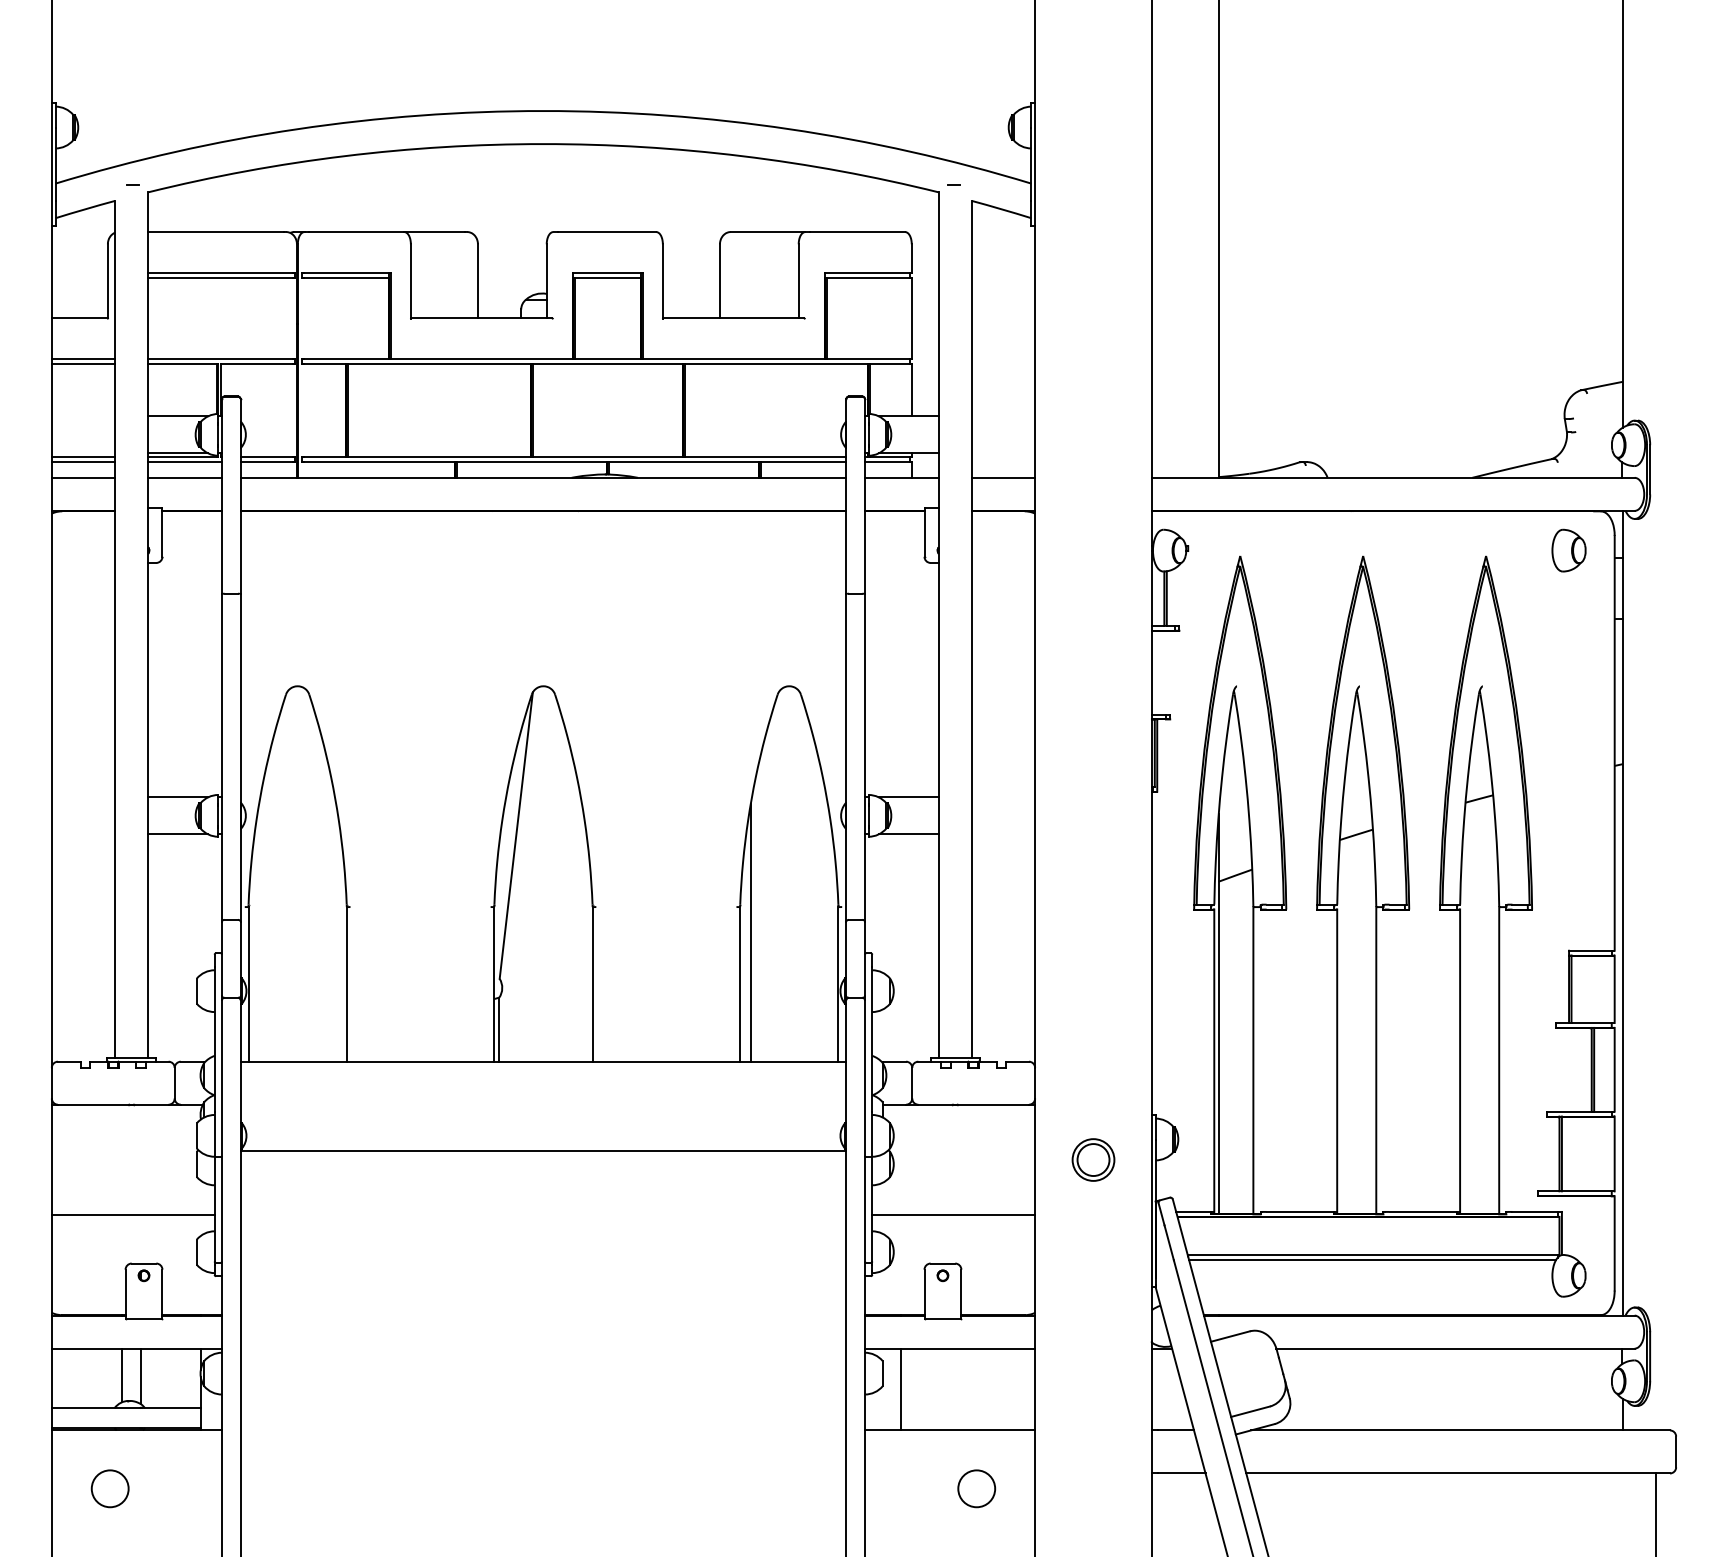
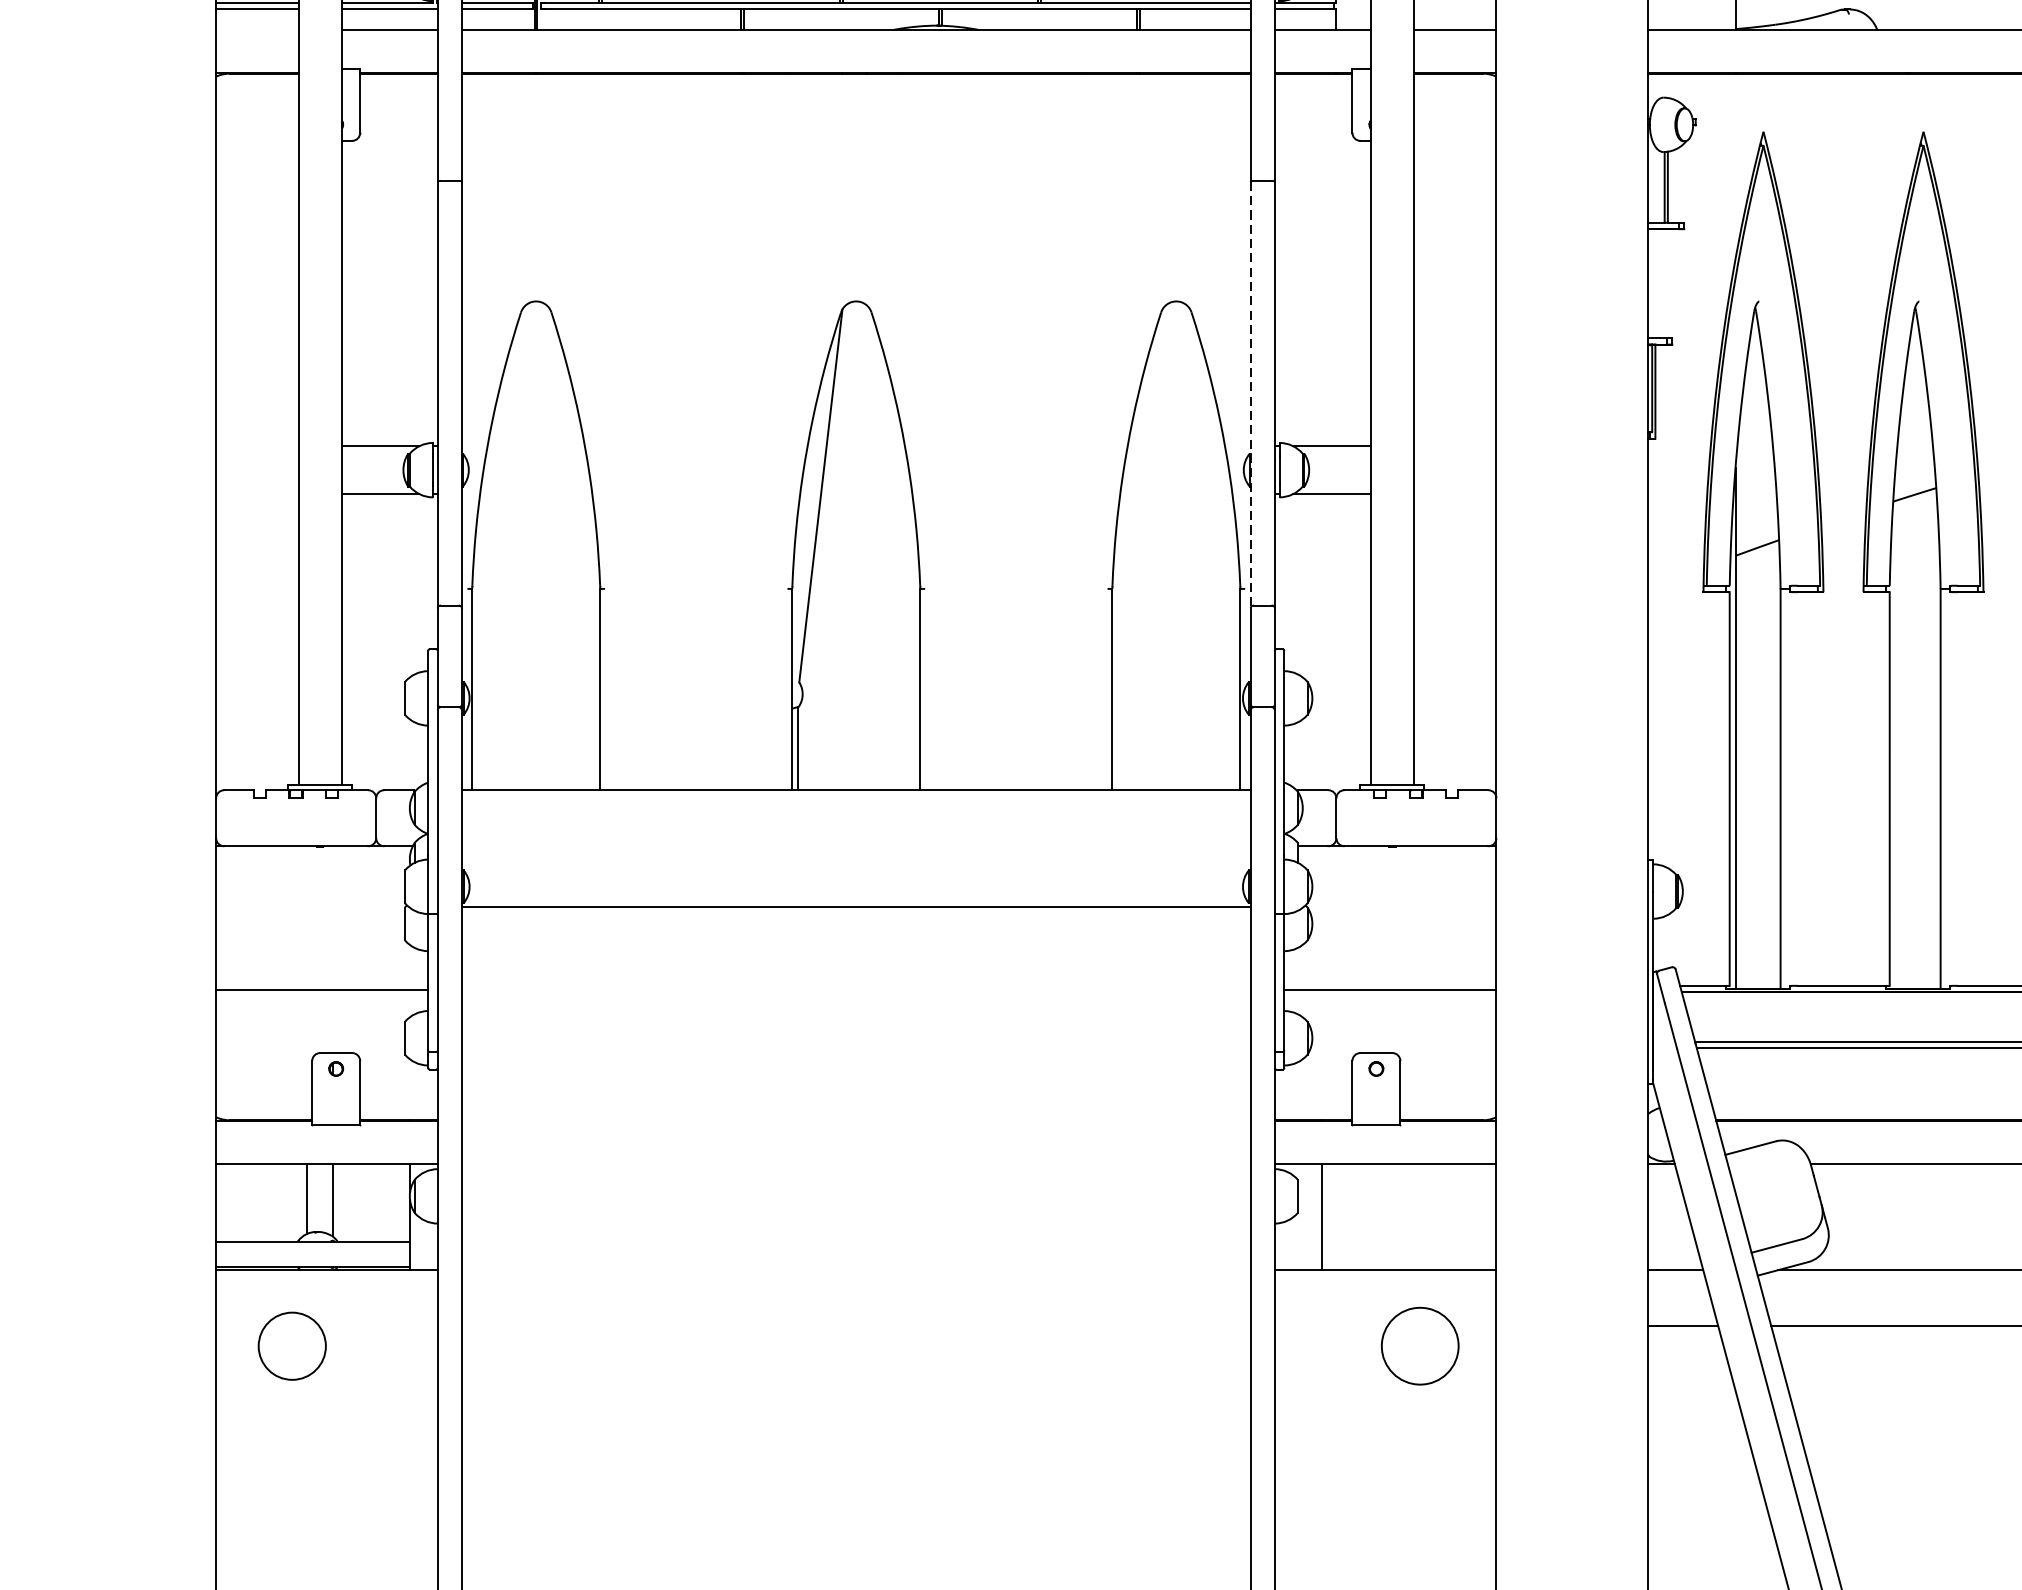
line: (83, 477) -> (257, 29), removed
line: (846, 758) -> (1250, 395), solid -> dashed
line: (750, 932) -> (1125, 622), removed
part: (1093, 1159) -> (1572, 917), removed
circle: (109, 1488) -> (291, 1345), size x1.4
circle: (976, 1488) -> (1420, 1345), size x1.6

